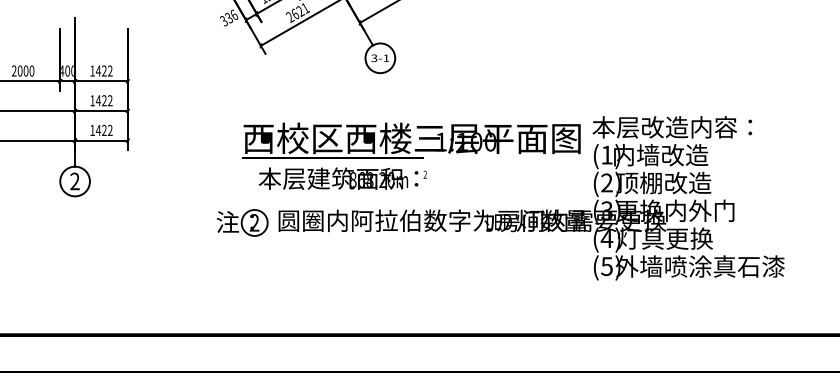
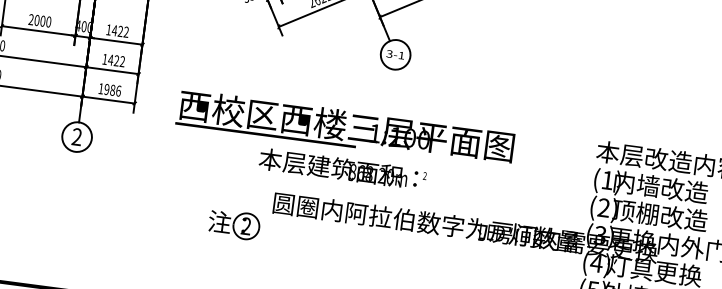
text: (103, 130) -> (111, 90), 1422 -> 1986
text: (411, 140) -> (345, 128), moved
text: (242, 222) -> (234, 224), moved

